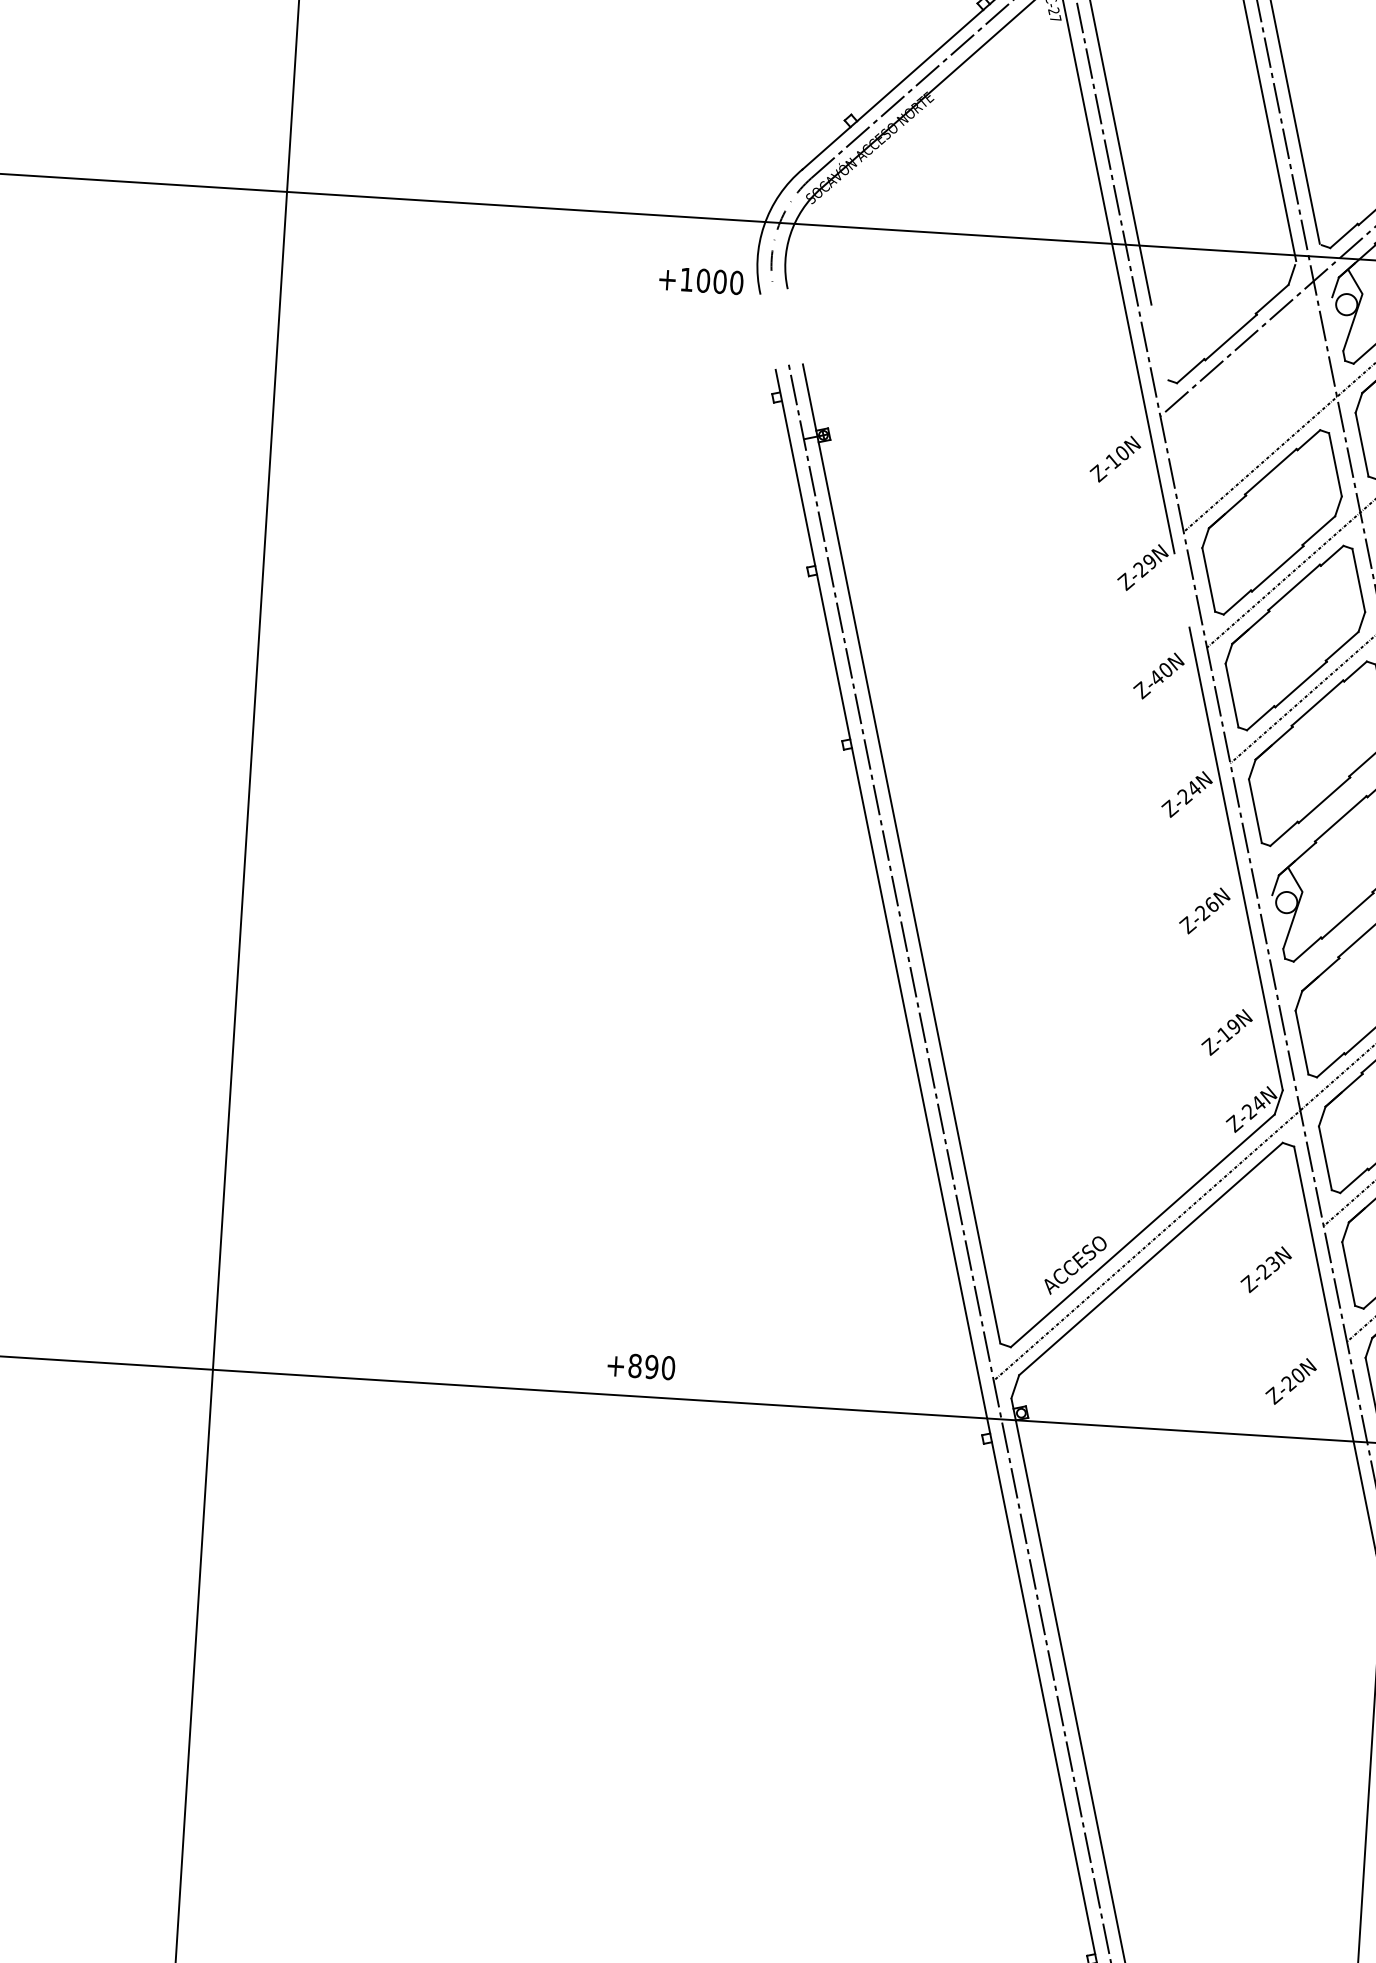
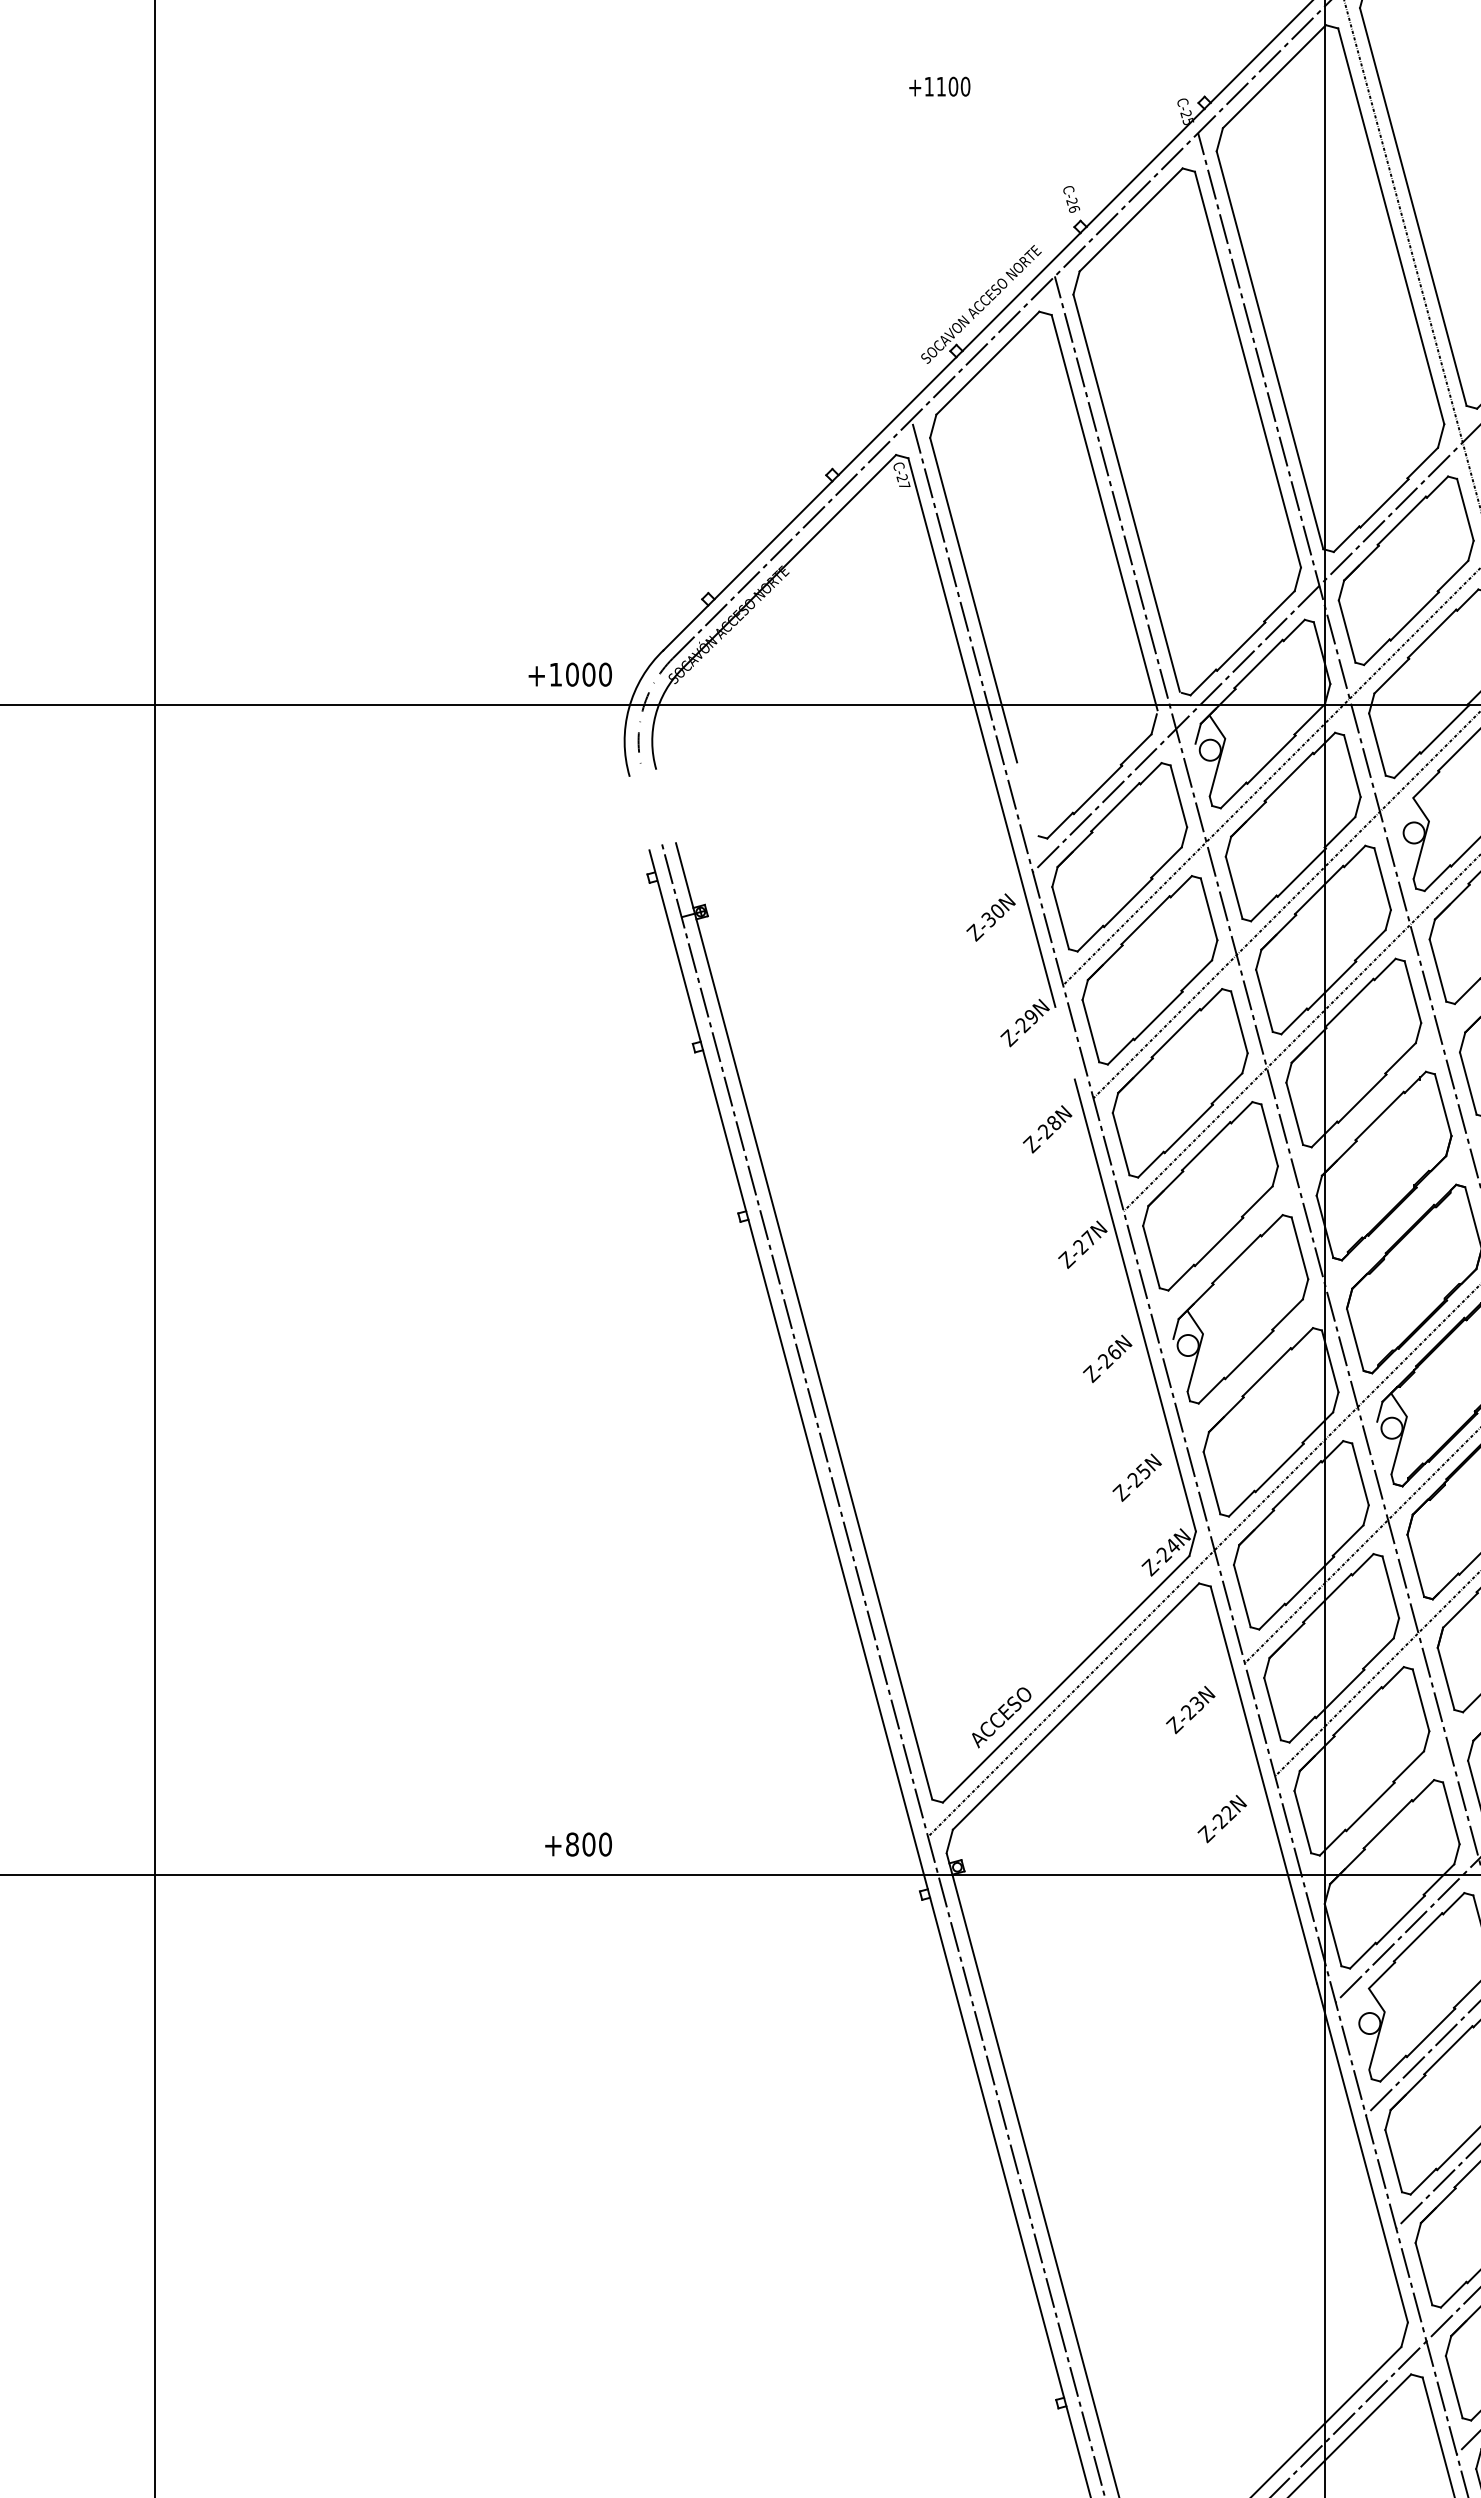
text: (700, 280) -> (569, 674), moved
part: (1248, 406) -> (1119, 857), added
text: (1112, 461) -> (988, 919), Z-10N -> Z-30N
text: (1160, 674) -> (1049, 1127), Z-40N -> Z-28N
text: (1193, 787) -> (1088, 1237), Z-24N -> Z-27N
text: (1228, 1030) -> (1138, 1475), Z-19N -> Z-25N
text: (651, 1366) -> (588, 1844), +890 -> +800
text: (1297, 1376) -> (1228, 1813), Z-20N -> Z-22N

